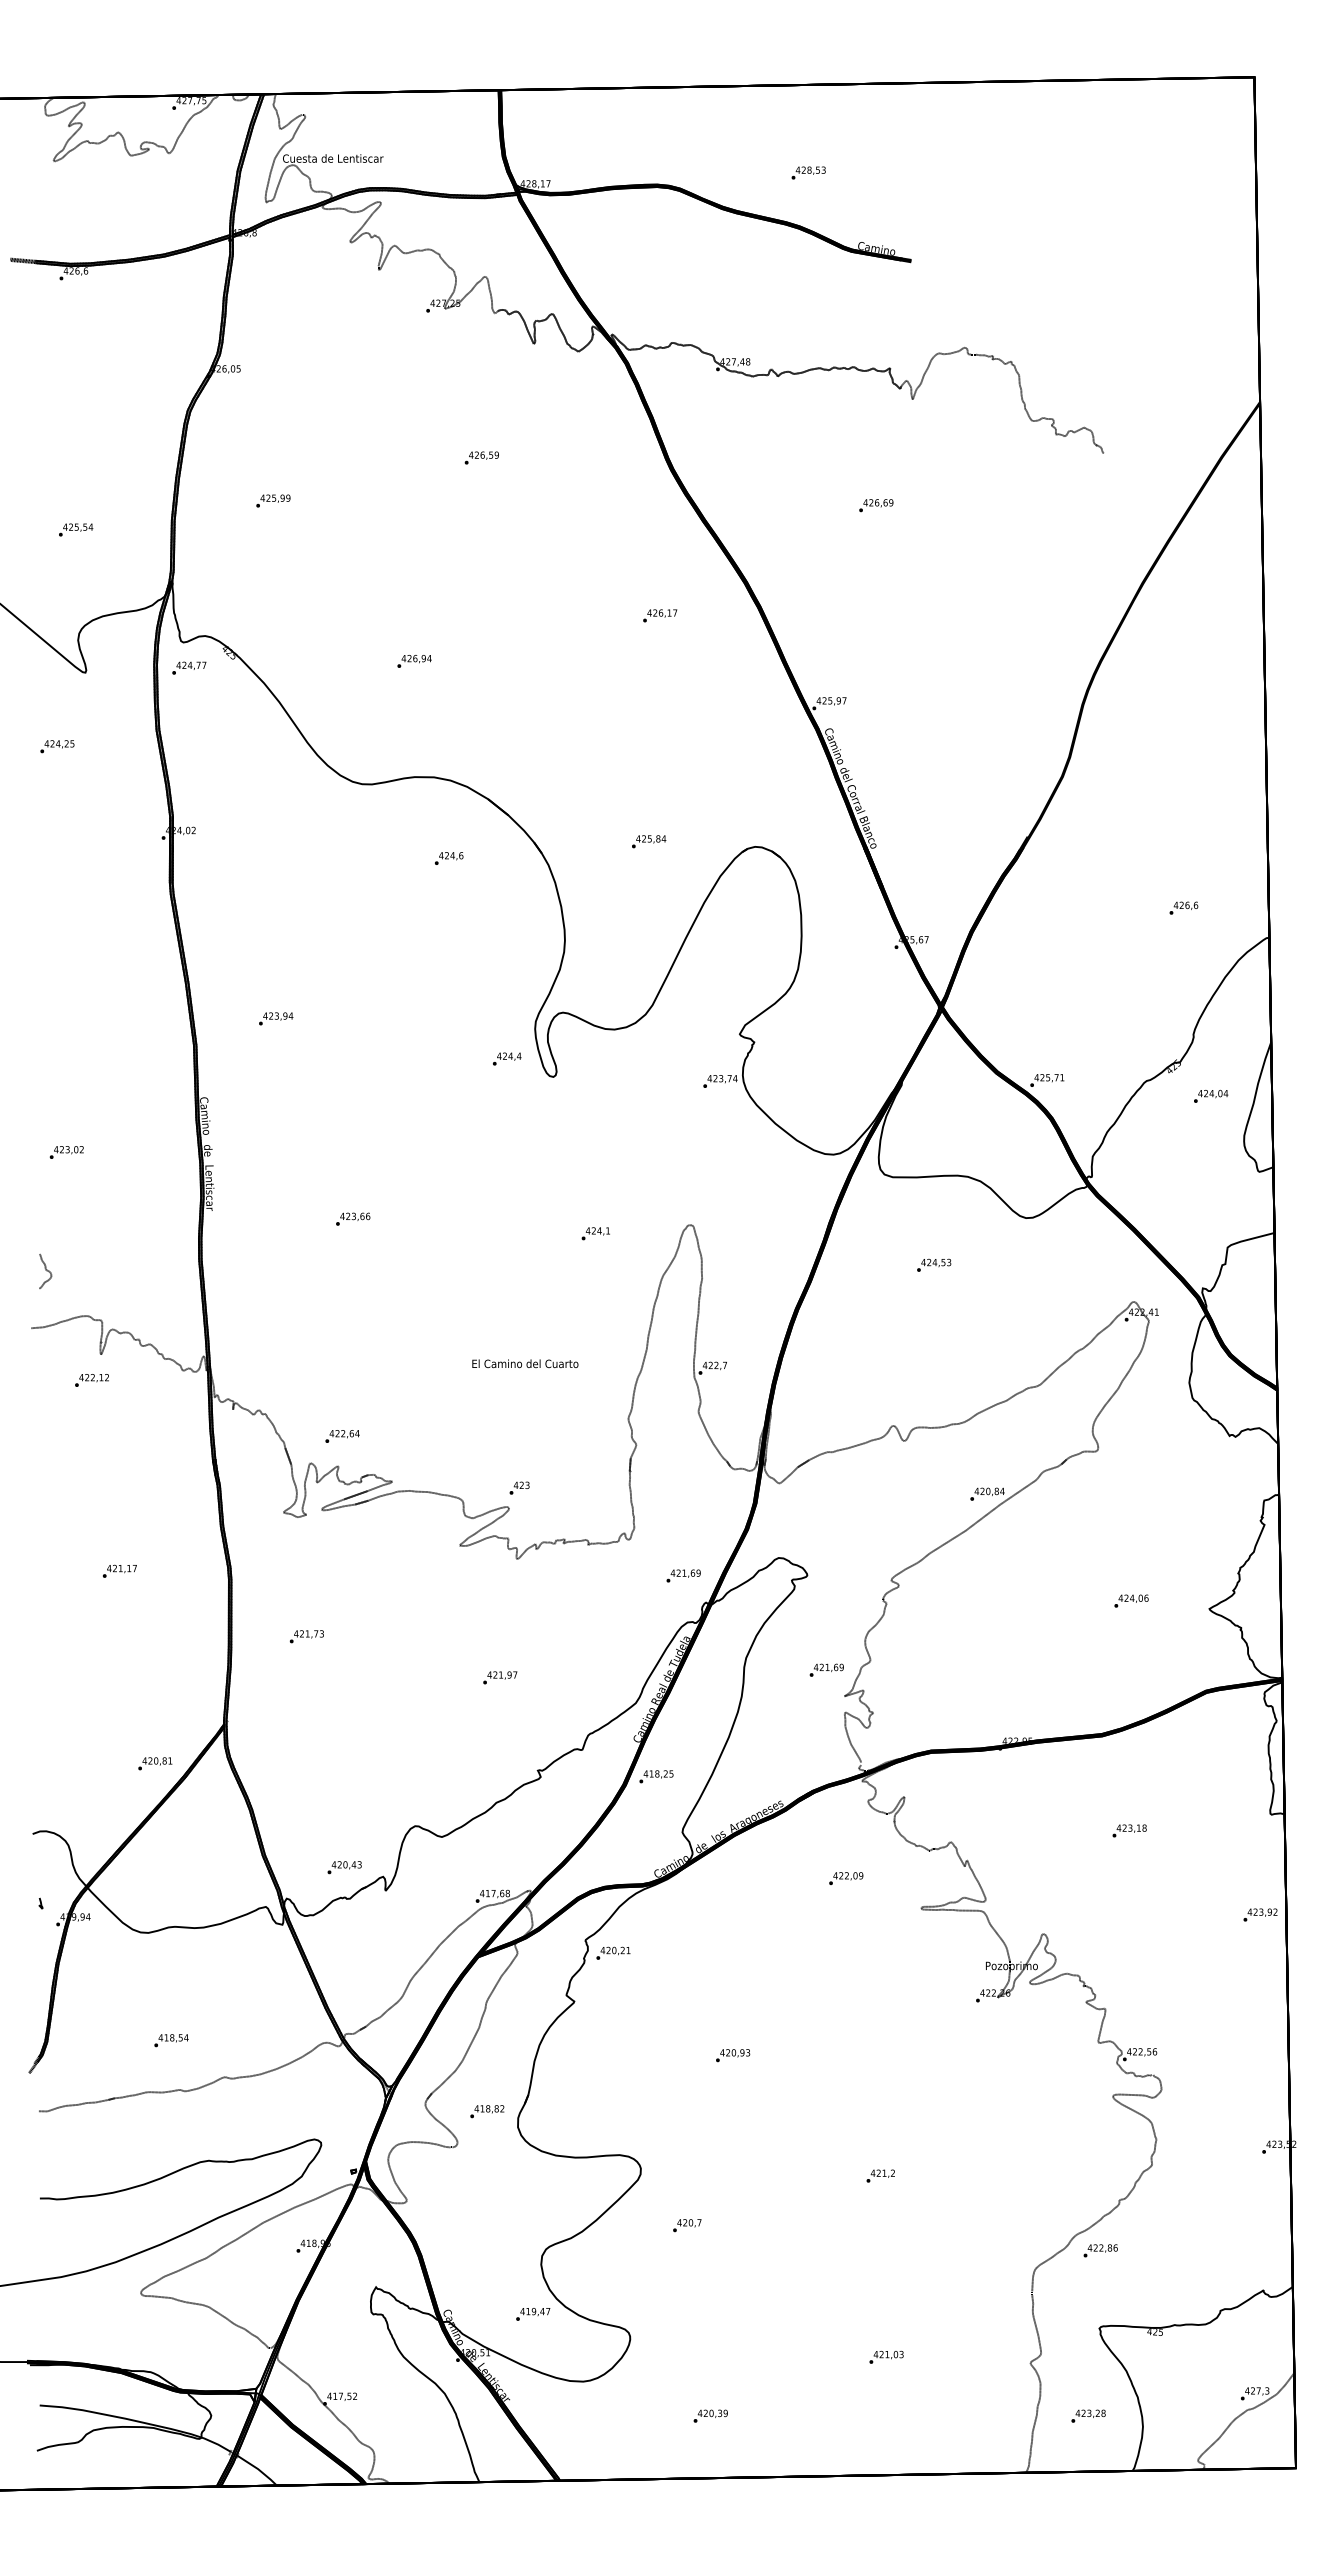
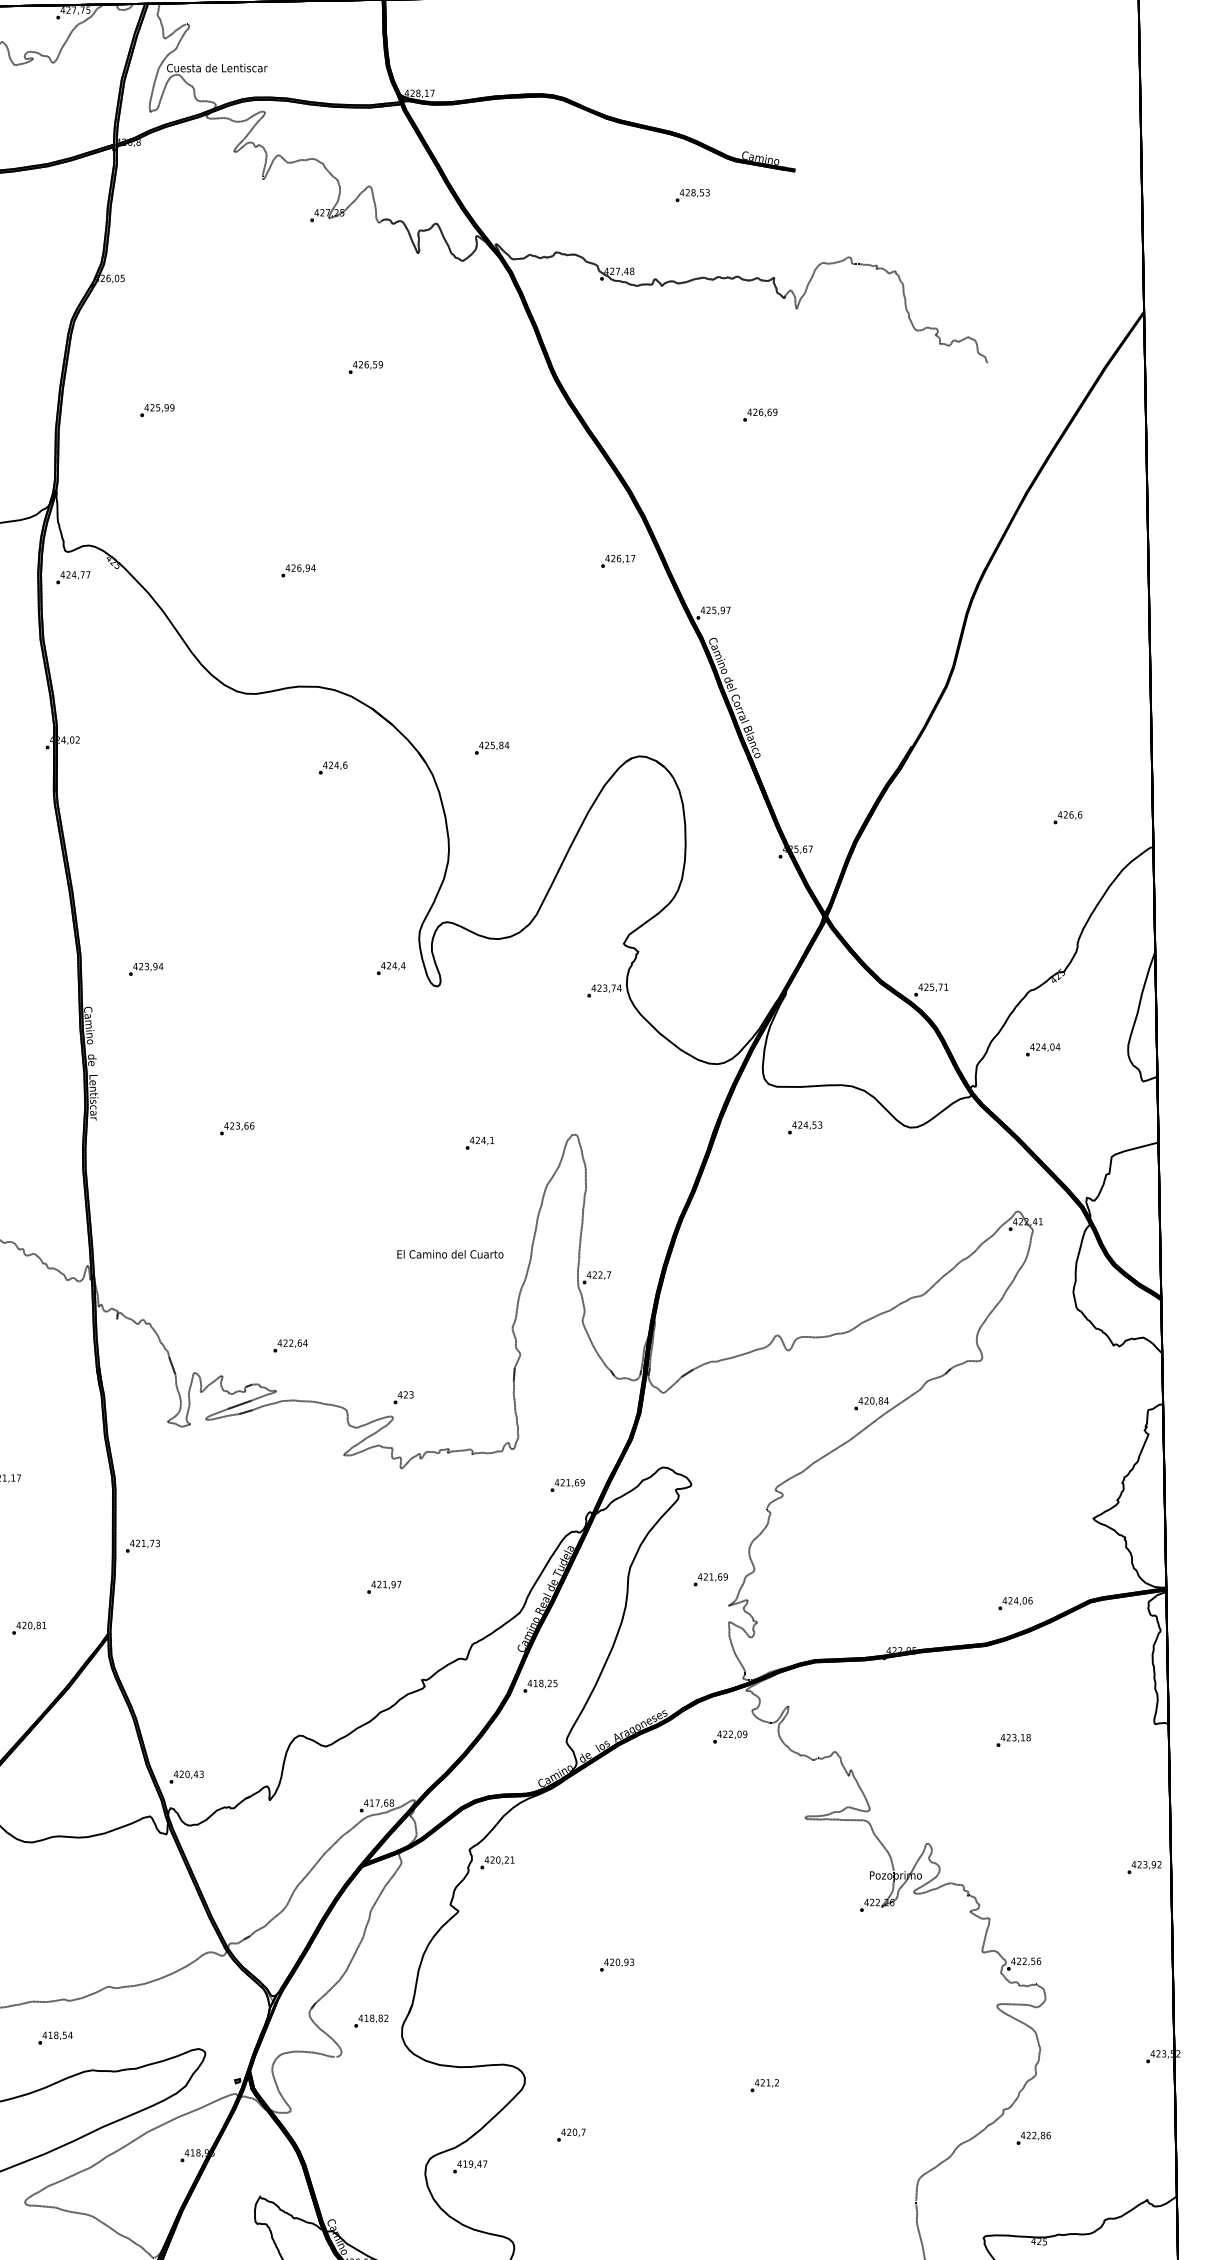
text: (808, 172) -> (692, 195), moved
text: (660, 615) -> (618, 561), moved
text: (649, 841) -> (492, 748), moved
text: (276, 1018) -> (146, 969), moved
text: (1211, 1095) -> (1043, 1049), moved
text: (934, 1264) -> (805, 1127), moved
text: (525, 1363) -> (450, 1254), moved
text: (342, 1436) -> (290, 1346), moved
text: (1131, 1600) -> (1015, 1603), moved
text: (306, 1636) -> (142, 1546), moved
text: (155, 1763) -> (29, 1628), moved
text: (344, 1867) -> (186, 1777), moved
text: (846, 1878) -> (730, 1737), moved
text: (1260, 1914) -> (1144, 1867), moved
text: (171, 2040) -> (55, 2038), moved
text: (1100, 2250) -> (1033, 2138), moved
text: (533, 2314) -> (470, 2167), moved

